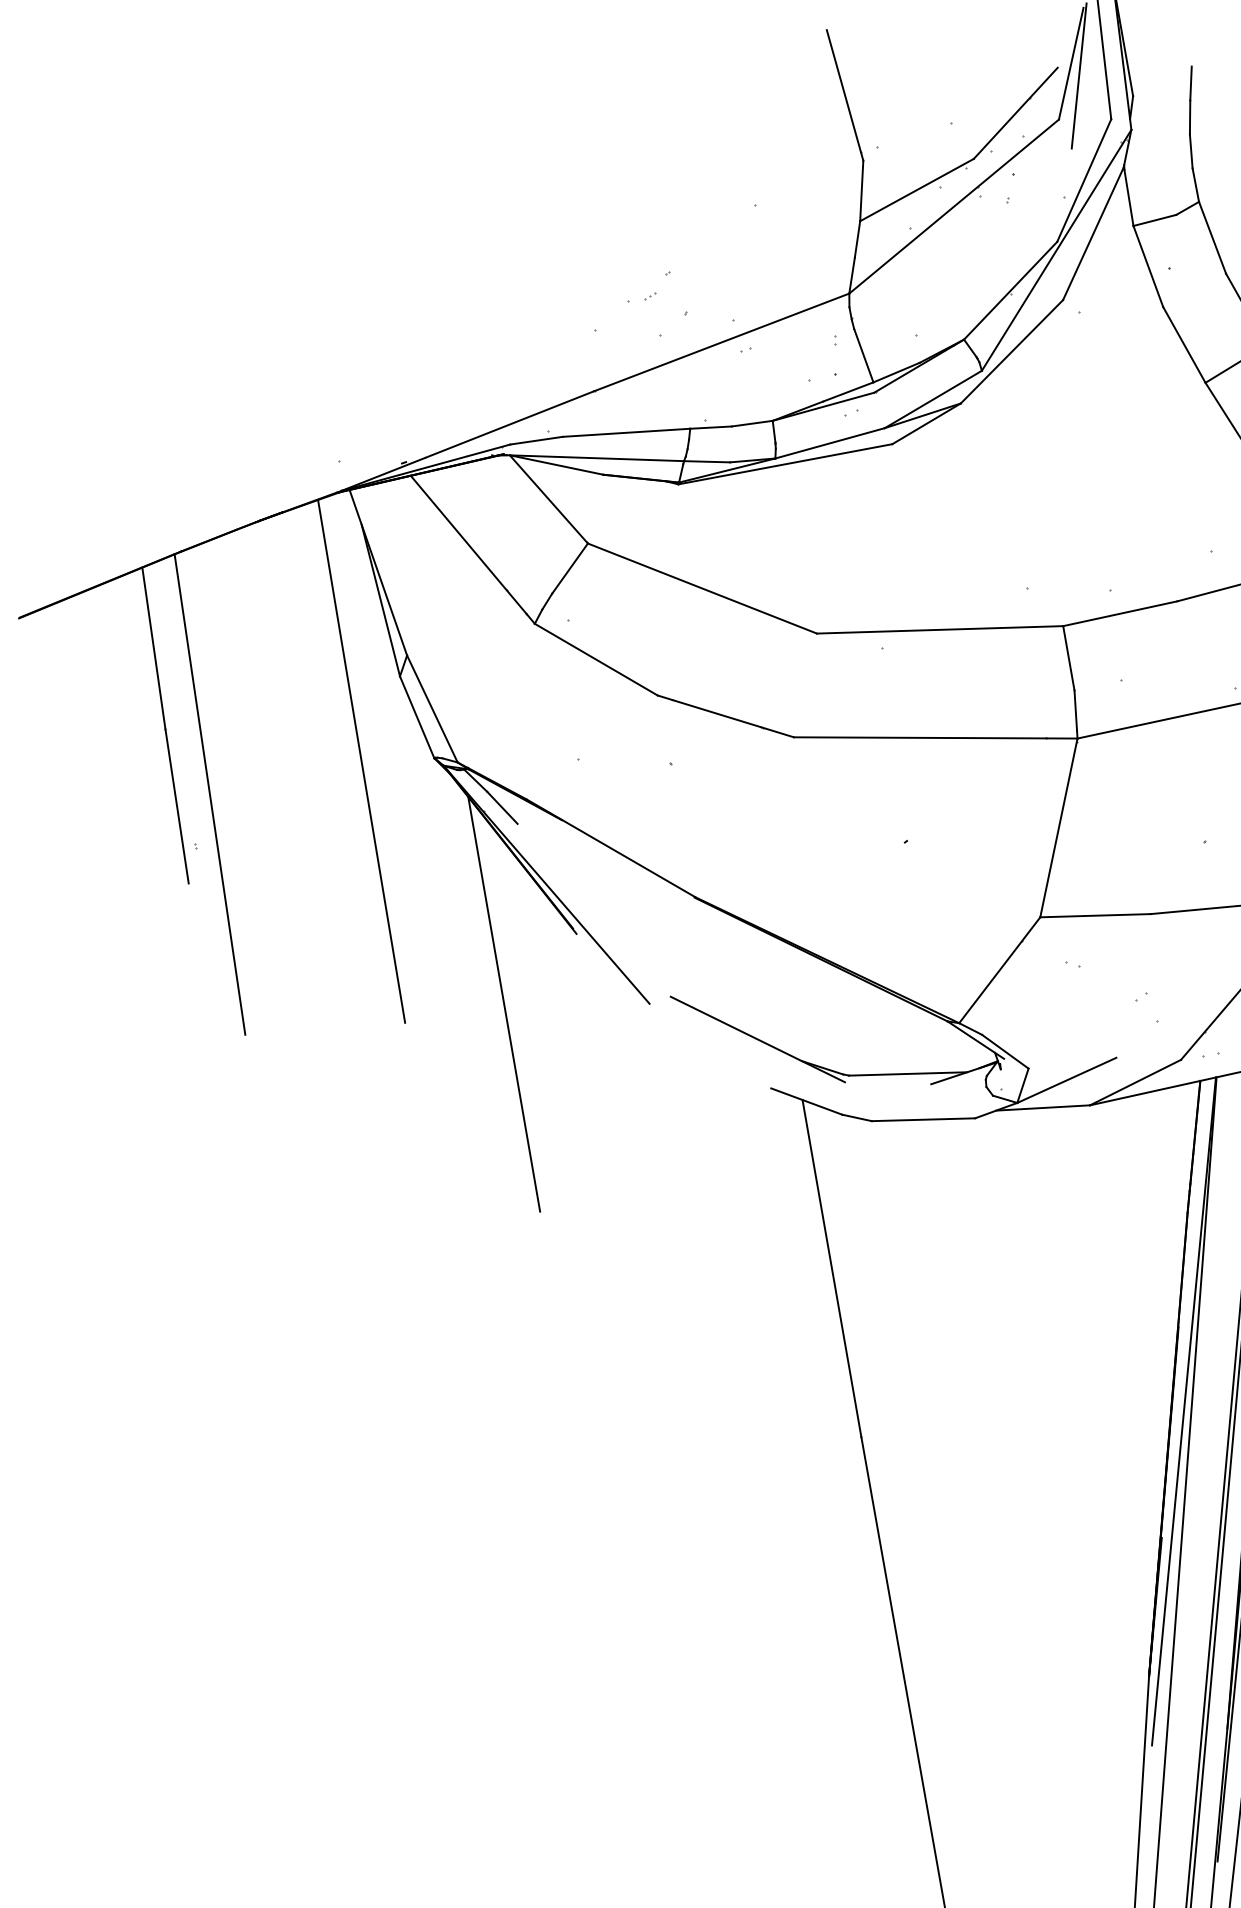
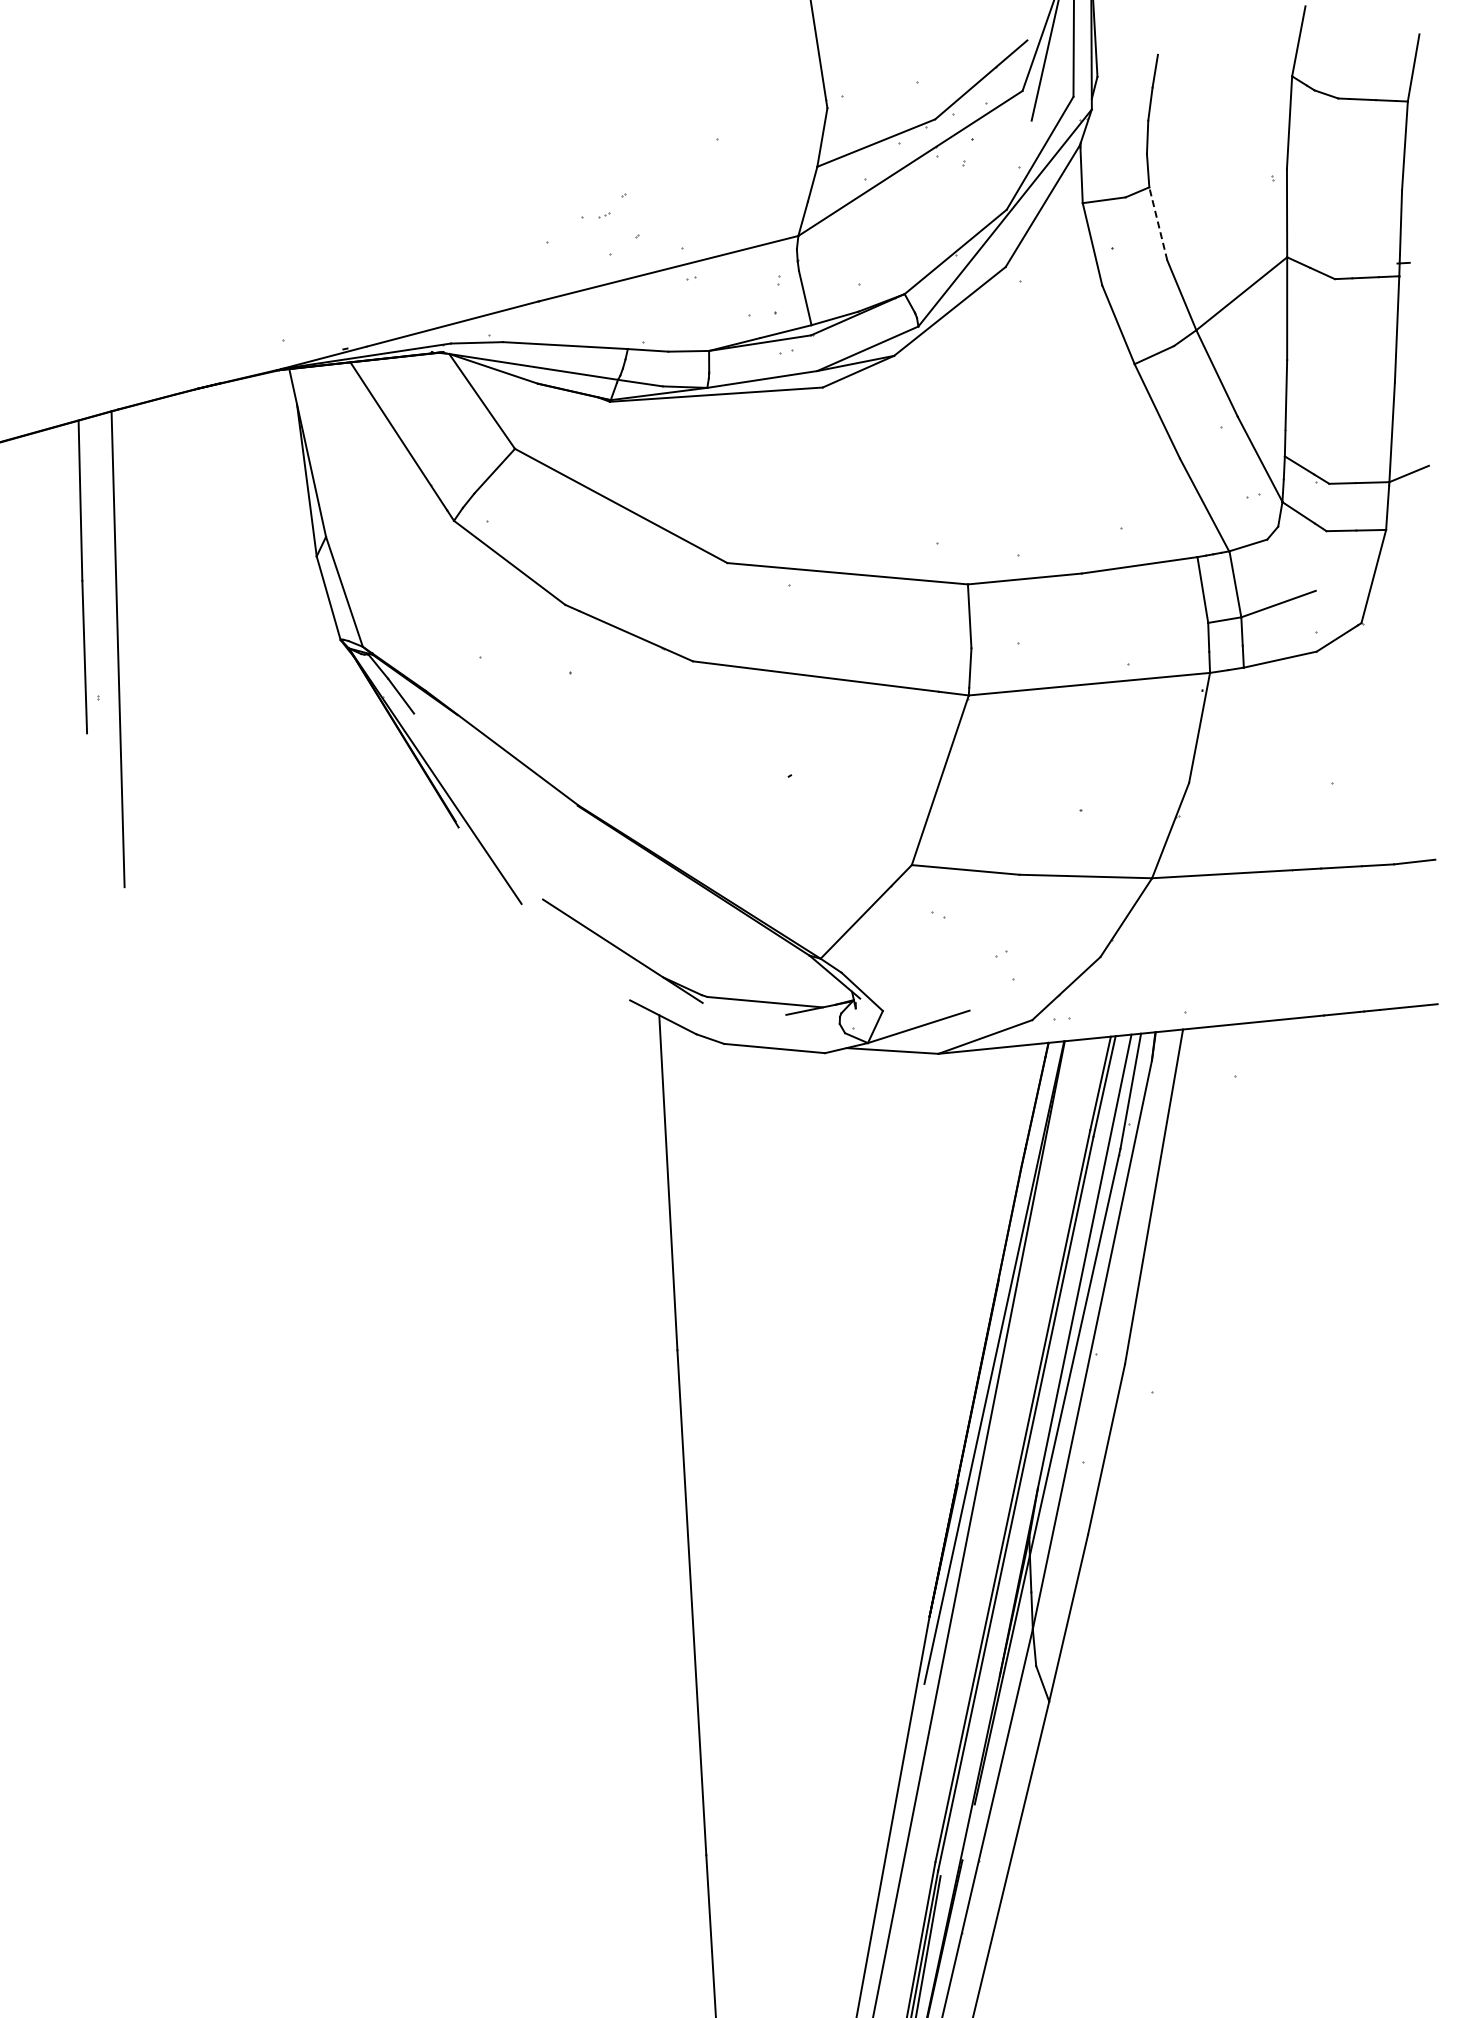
line: (1212, 237) -> (1158, 223), solid -> dashed
line: (361, 761) -> (269, 634), removed
line: (503, 1004) -> (379, 887), removed

